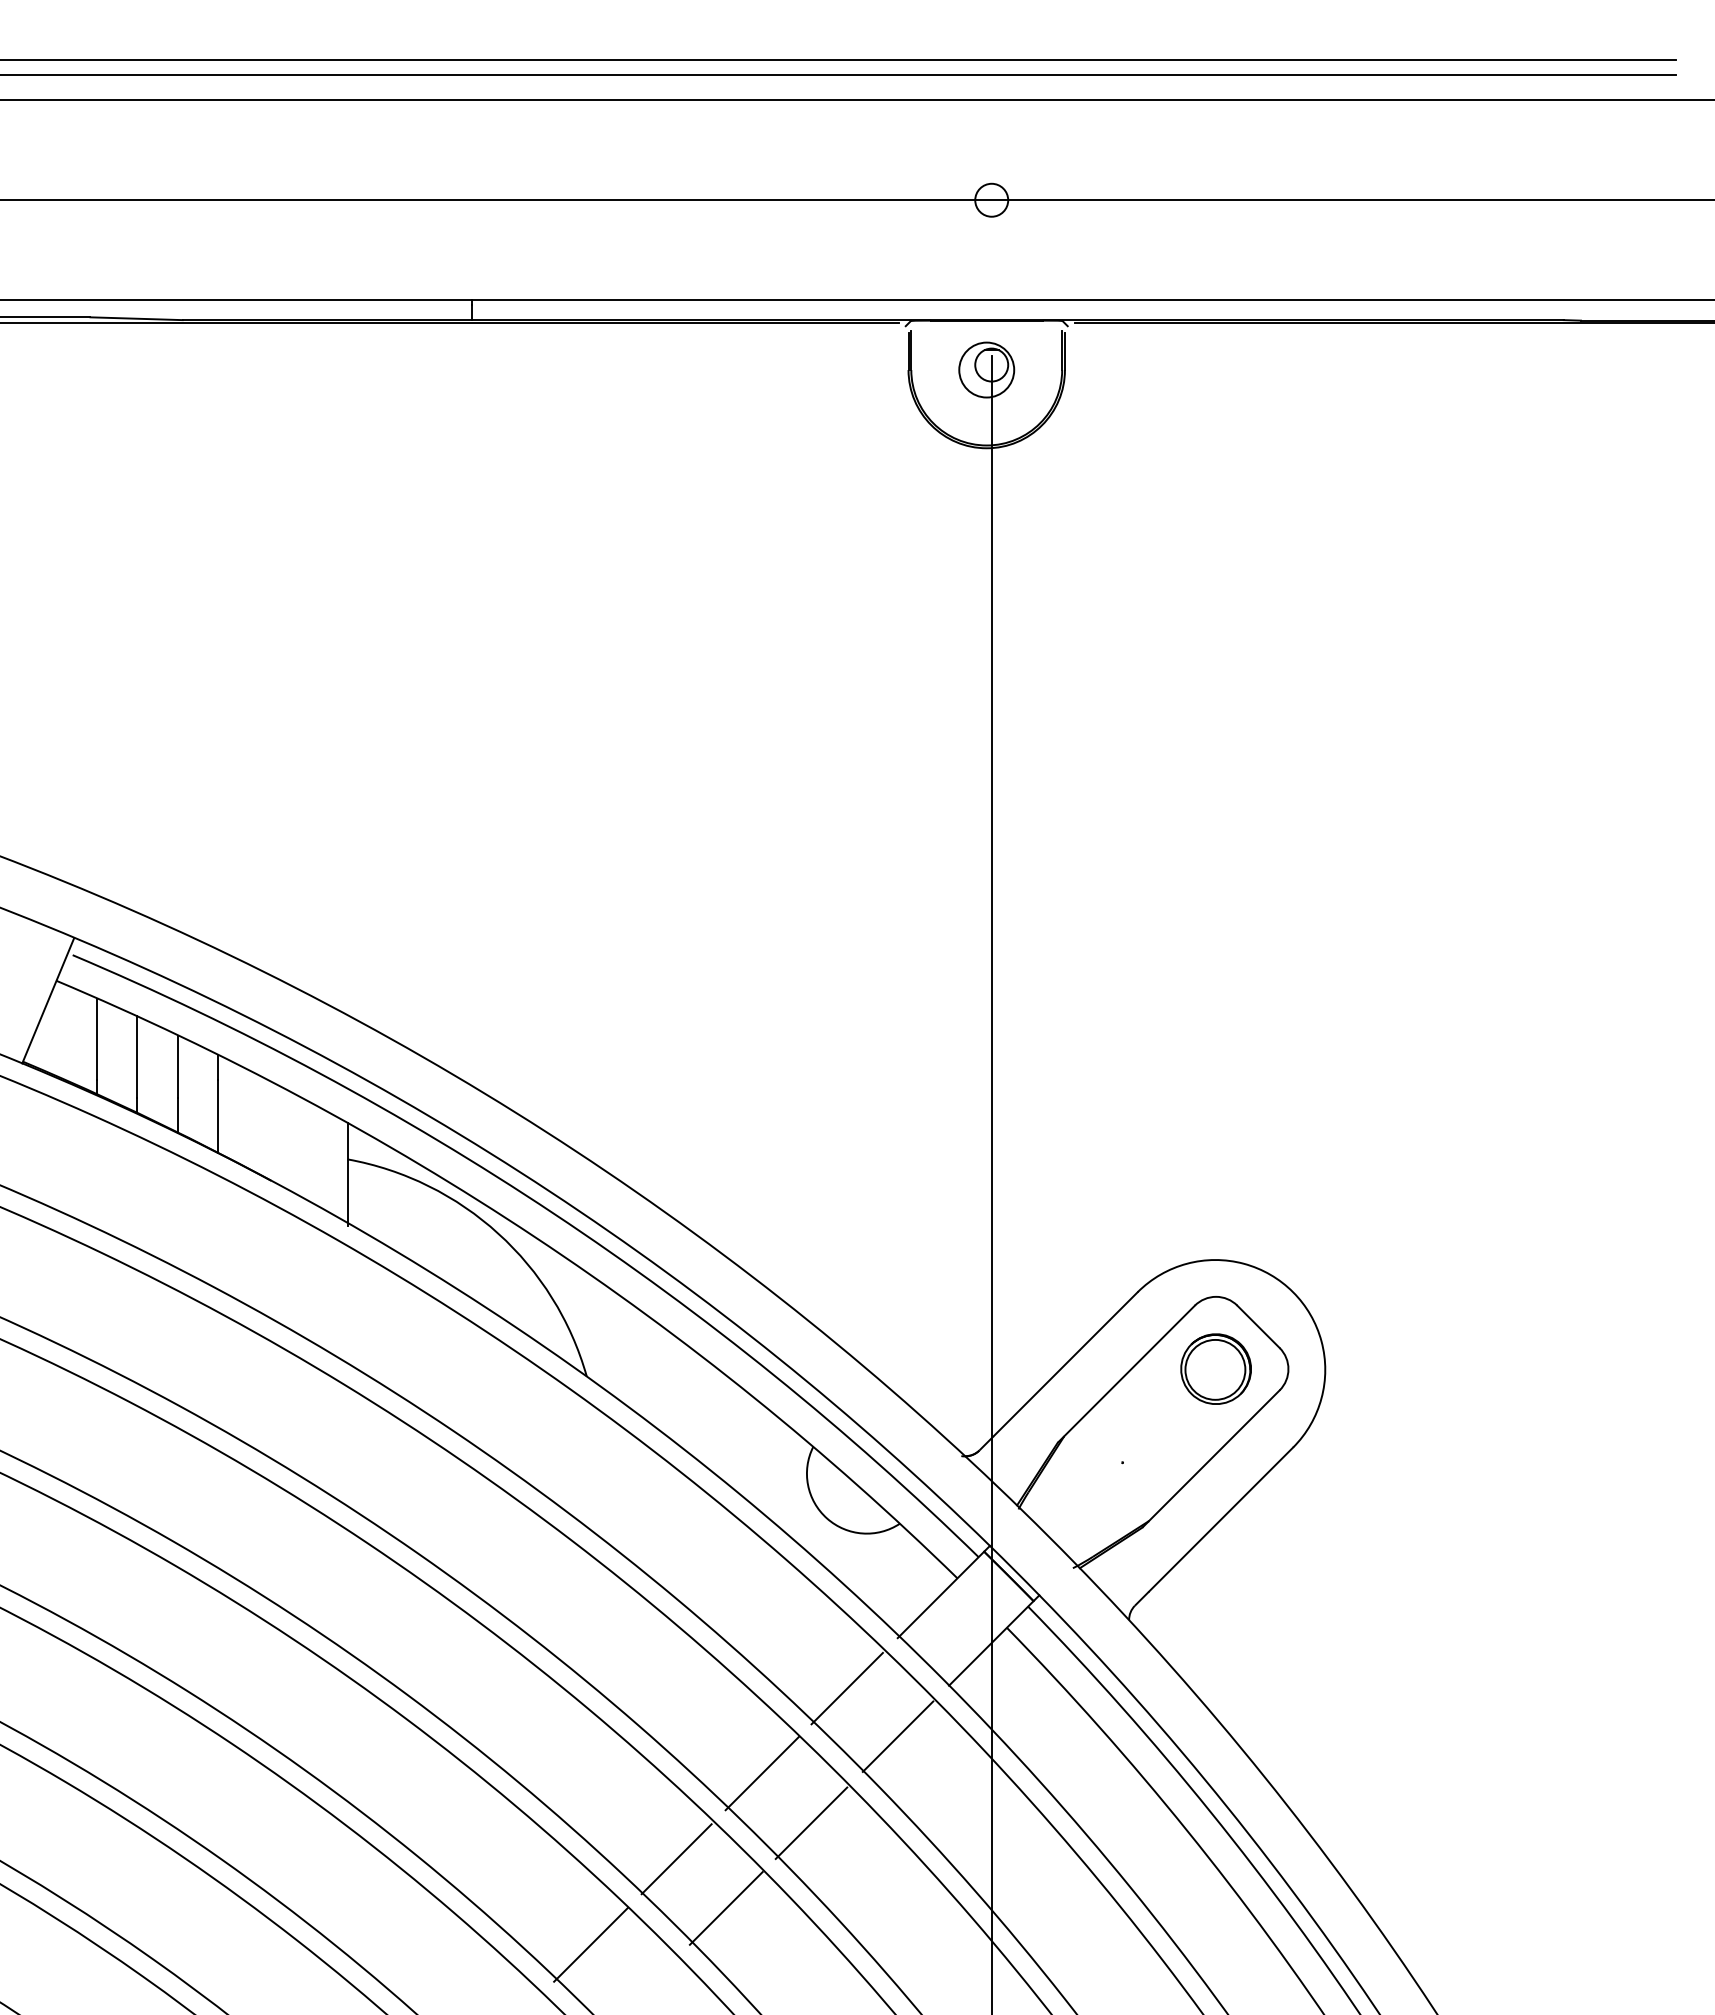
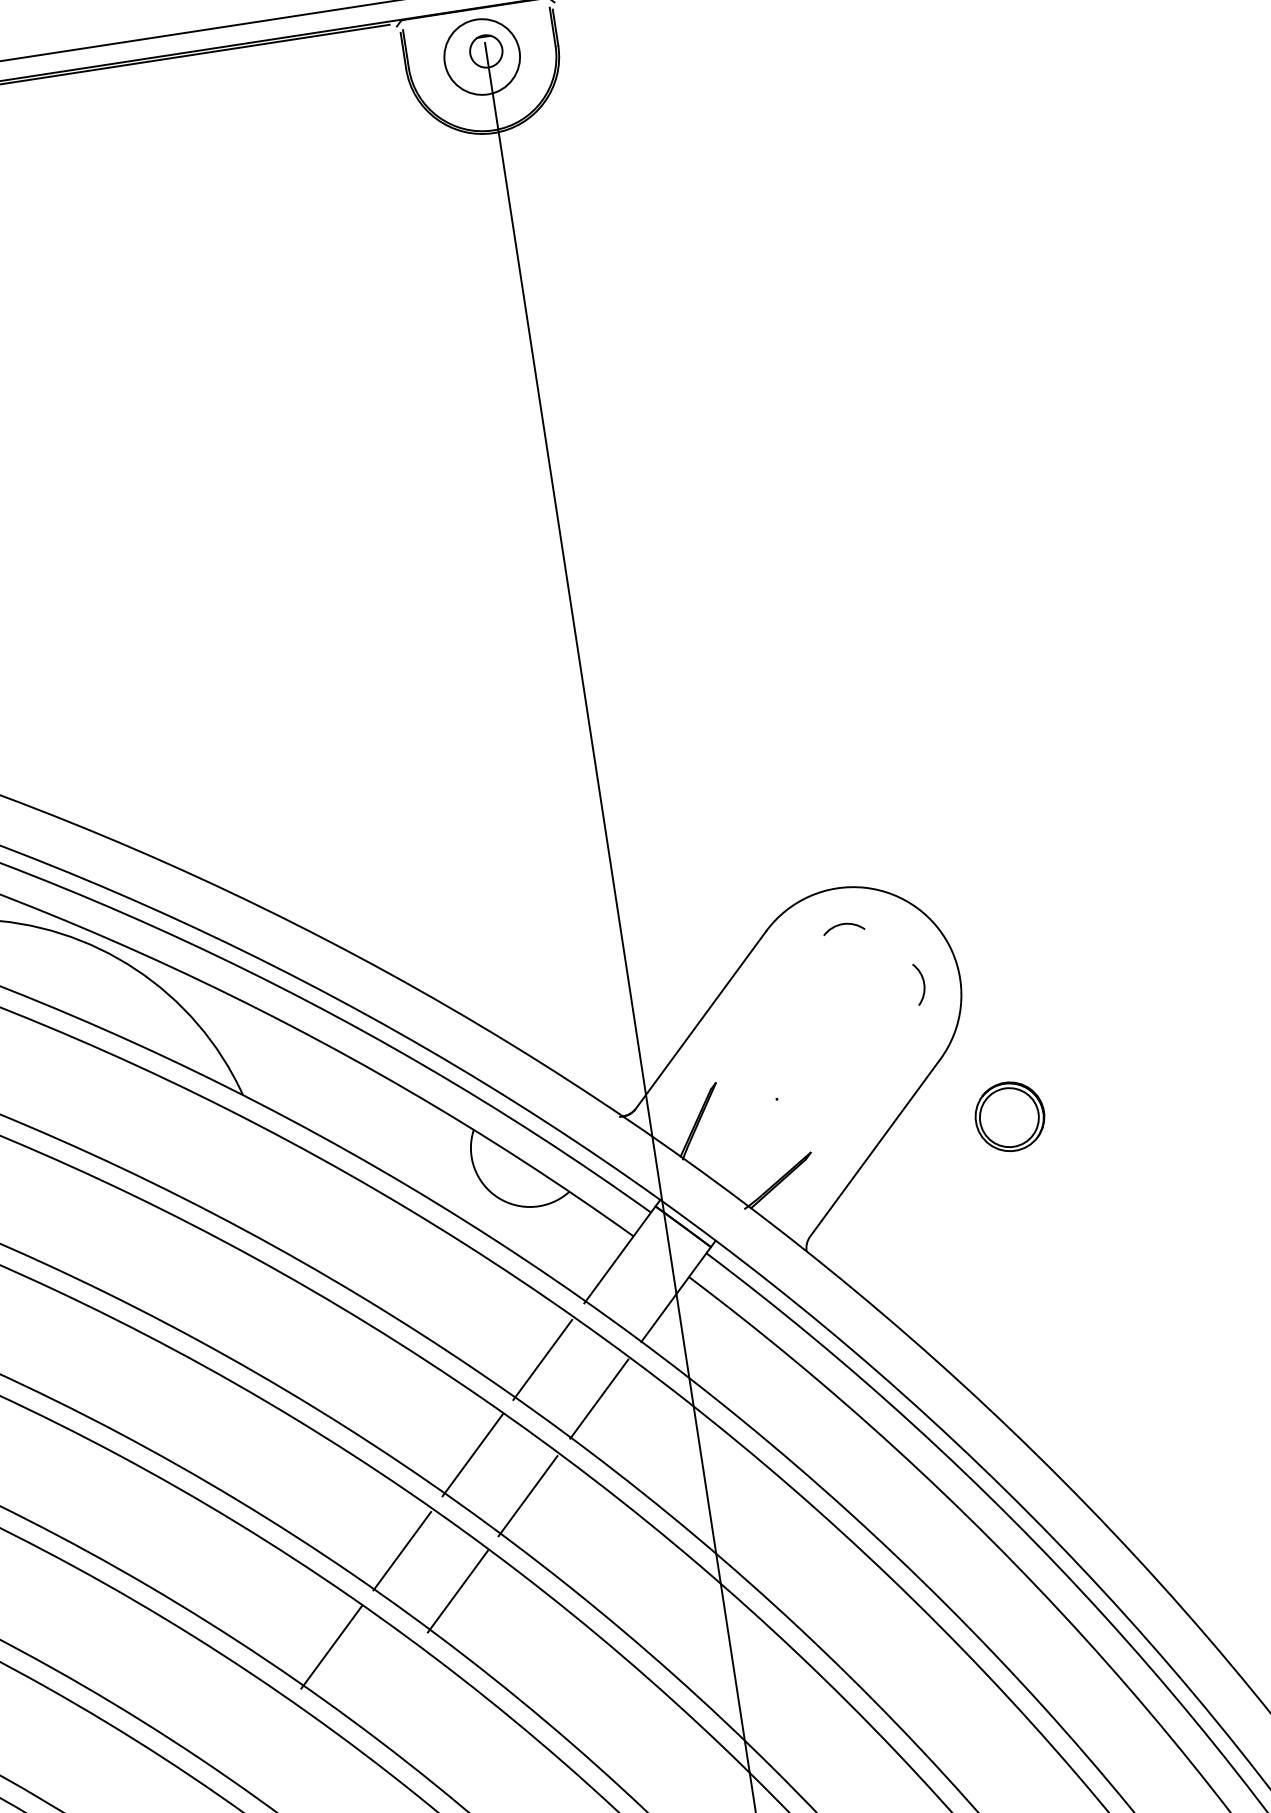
circle: (986, 369) -> (481, 56), size x1.4
line: (1258, 1326) -> (888, 946), removed
part: (1215, 1368) -> (1009, 1116), moved
line: (1129, 1370) -> (769, 1008), removed
line: (1213, 1455) -> (864, 1078), removed

